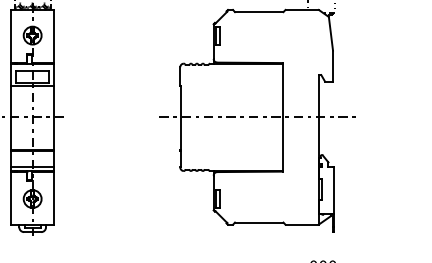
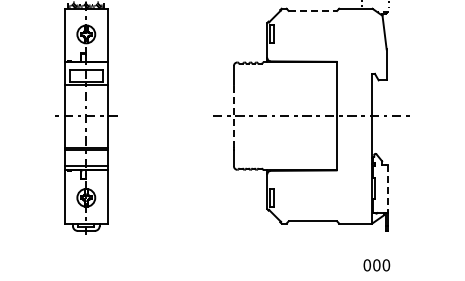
line: (259, 11) -> (313, 10), solid -> dashed
line: (180, 117) -> (234, 116), solid -> dashed
line: (334, 190) -> (388, 189), solid -> dashed

